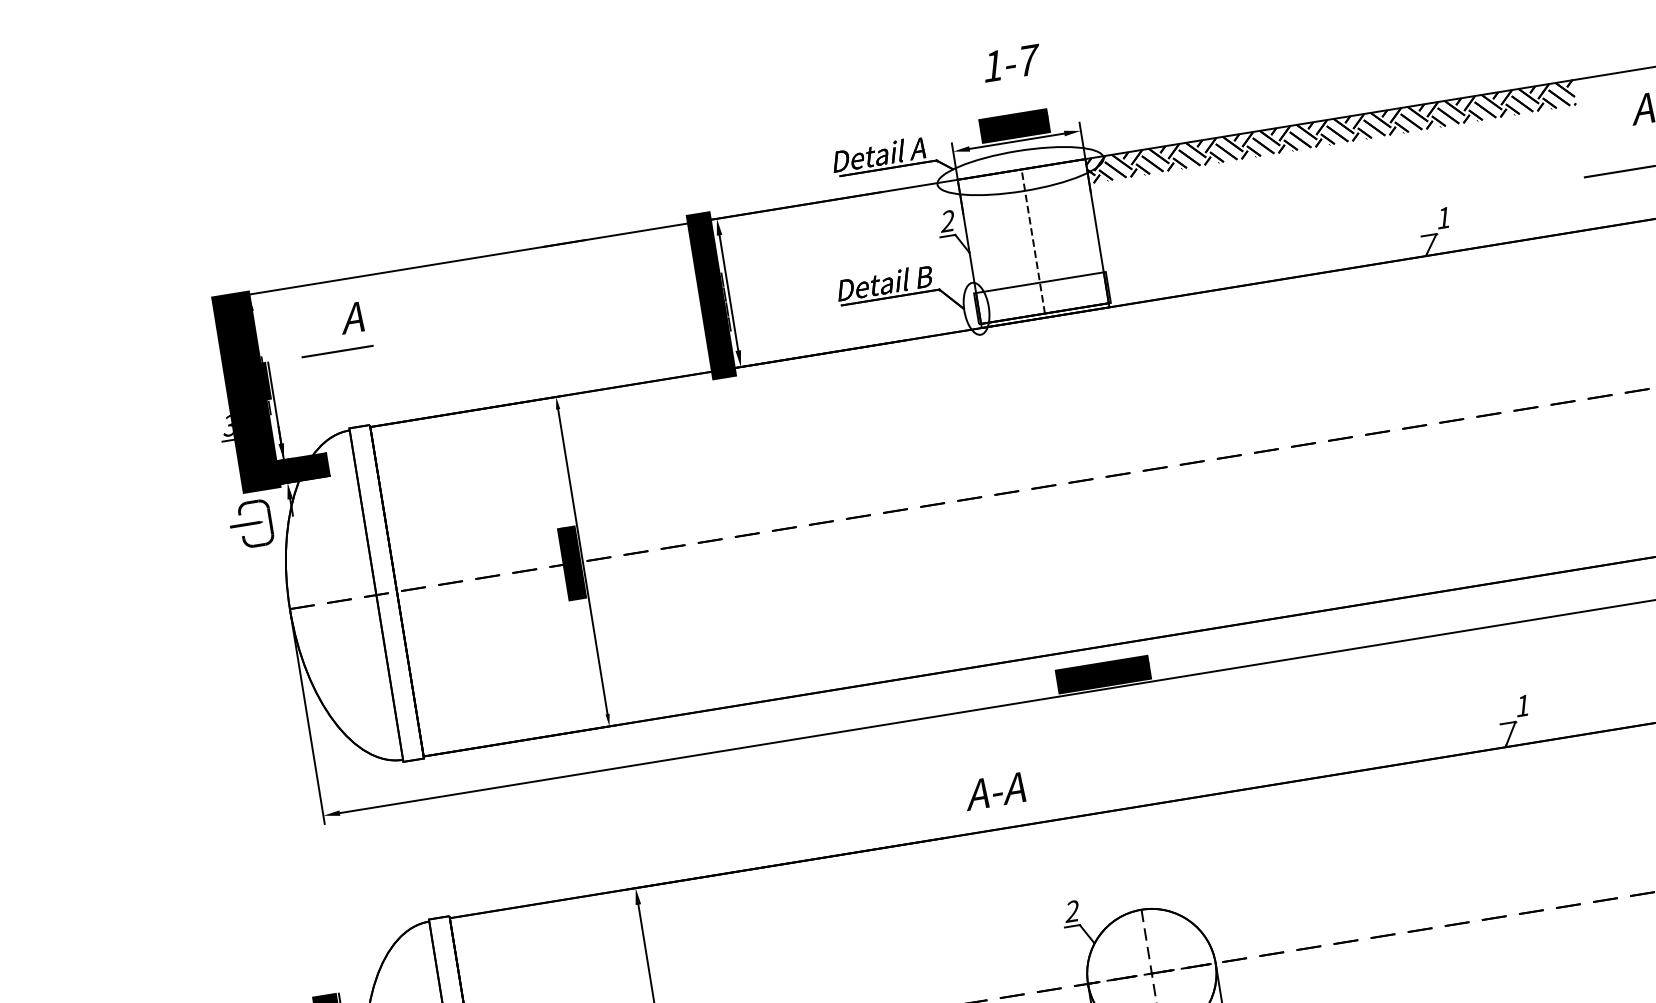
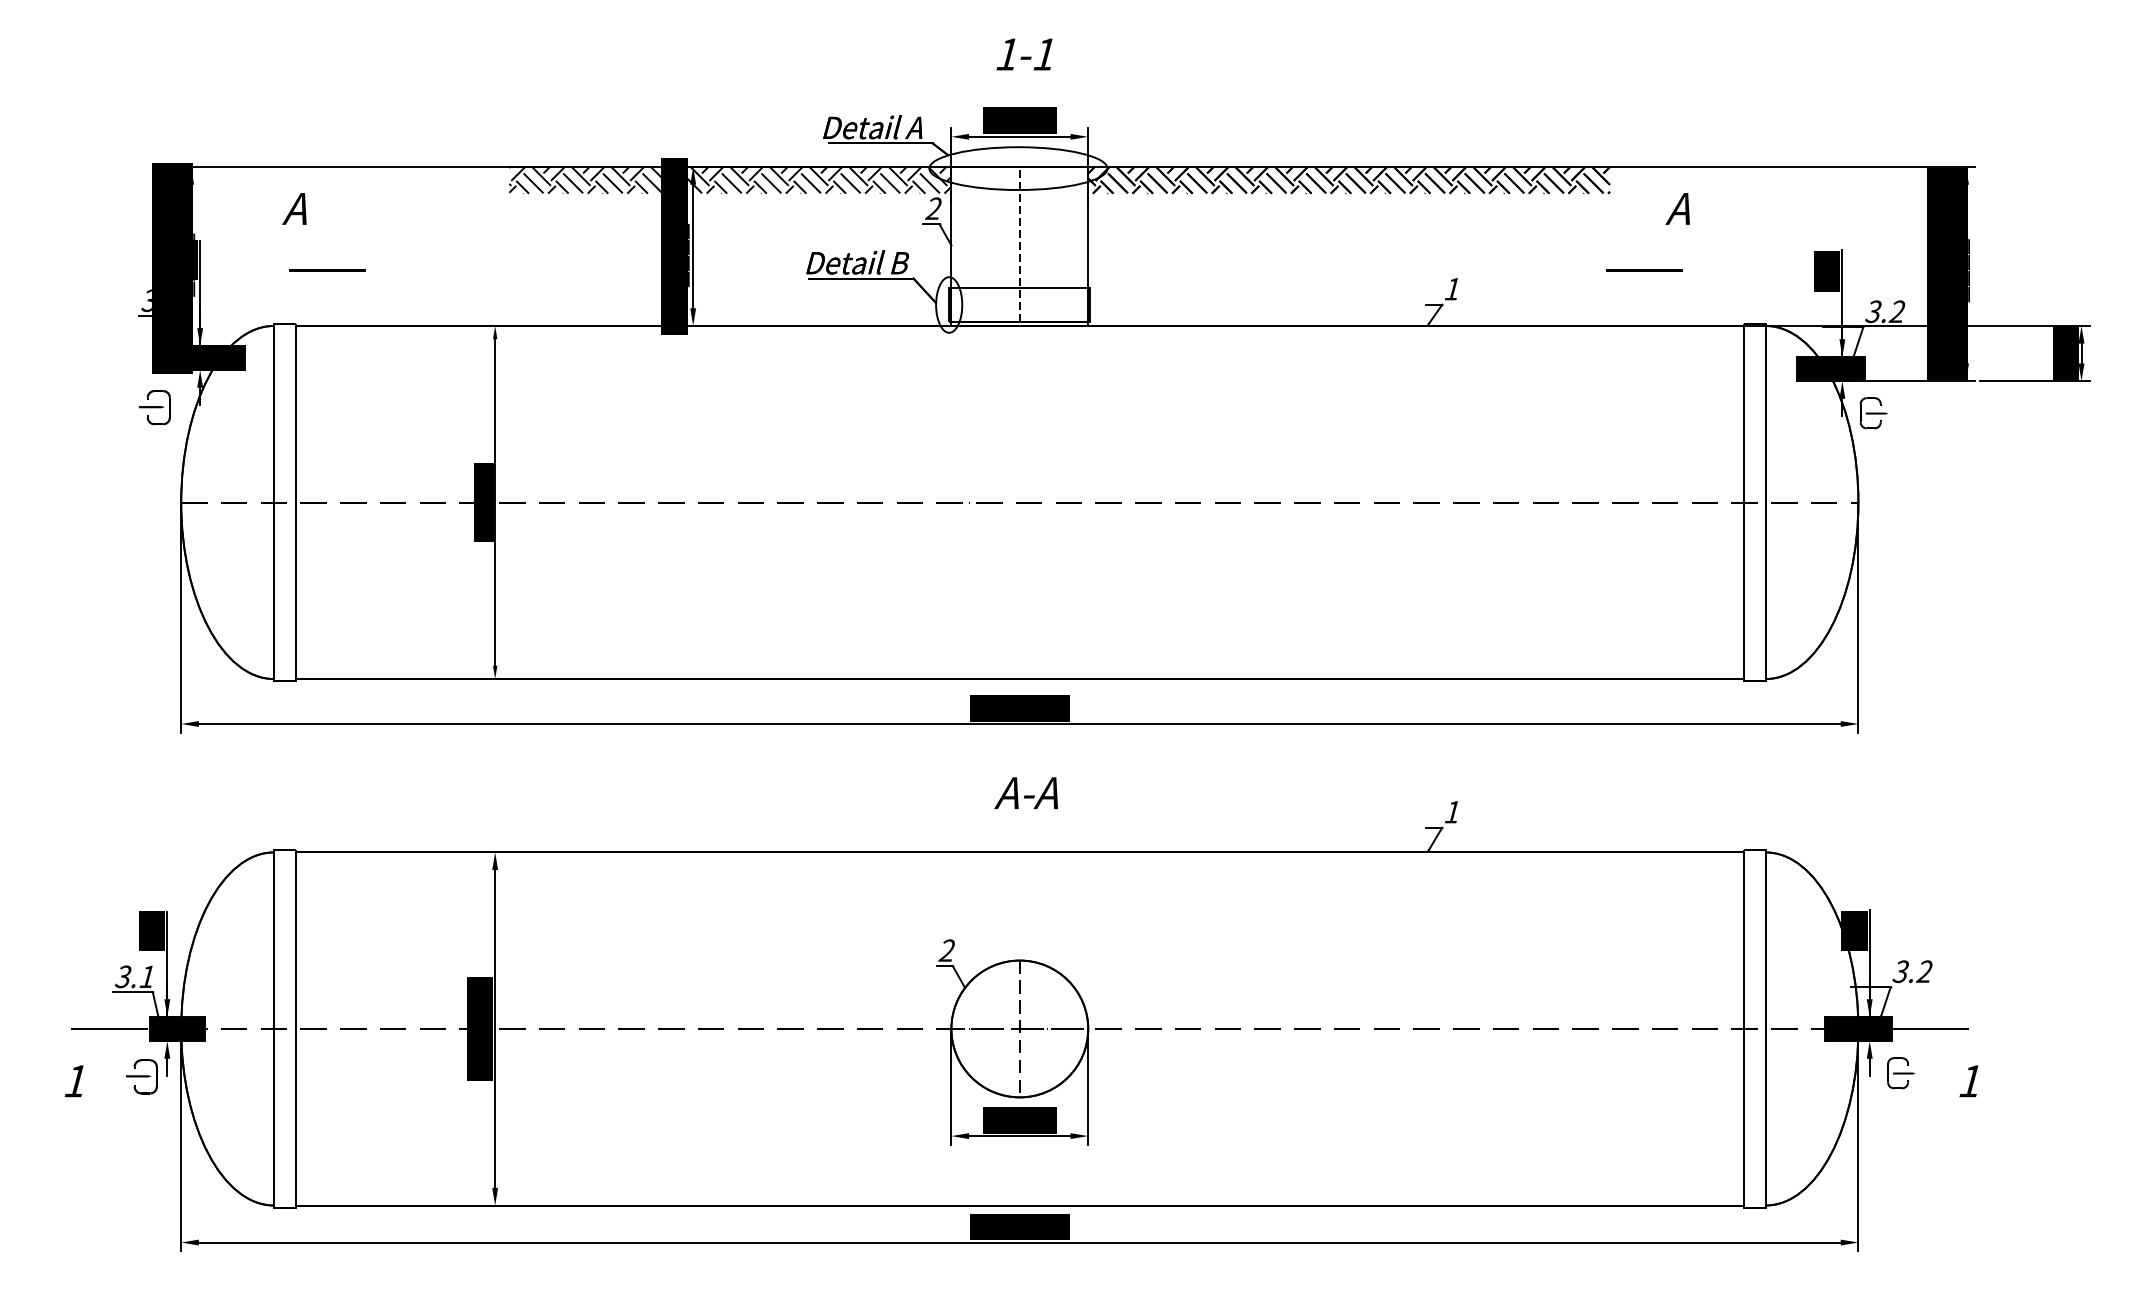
text: (1029, 60) -> (1046, 54), 1-7 -> 1-1
hatch: (753, 225) -> (730, 180), added
line: (337, 351) -> (327, 270), moved
part: (250, 524) -> (154, 407), size x0.71
text: (993, 790) -> (1025, 792), moved

